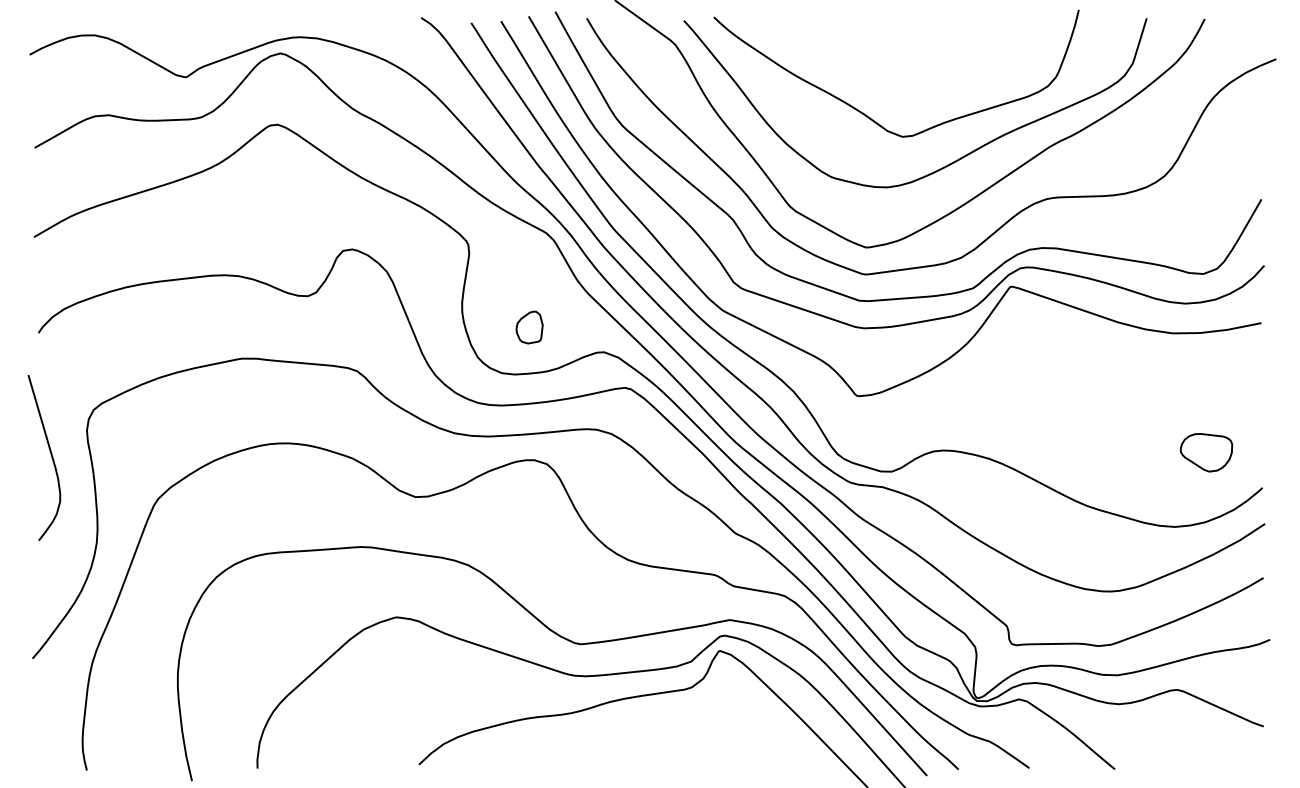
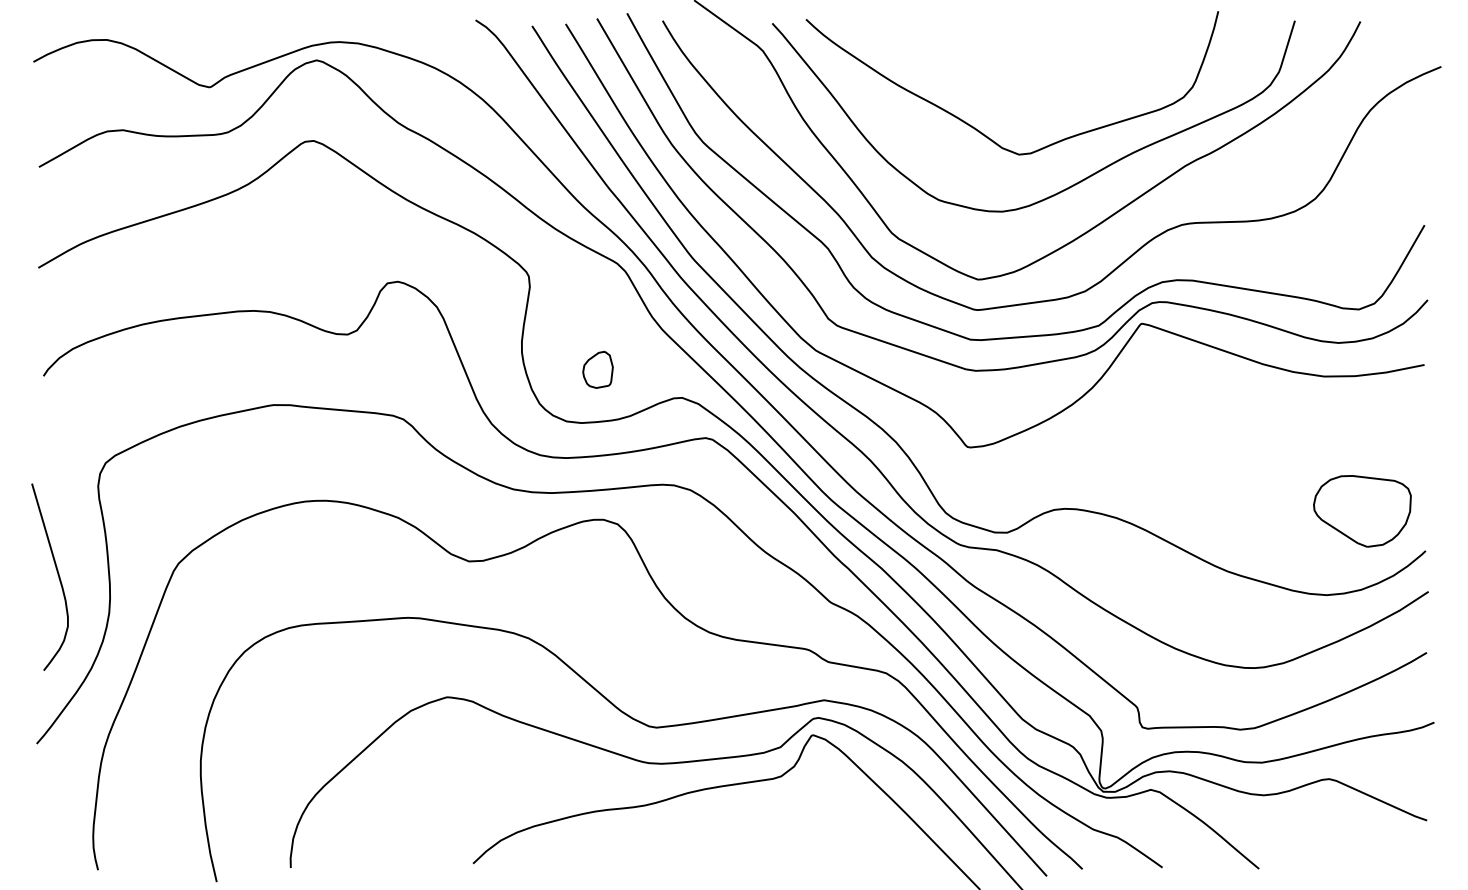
part: (1206, 452) -> (1362, 511), size x1.67
curve: (50, 456) -> (57, 575), moved

